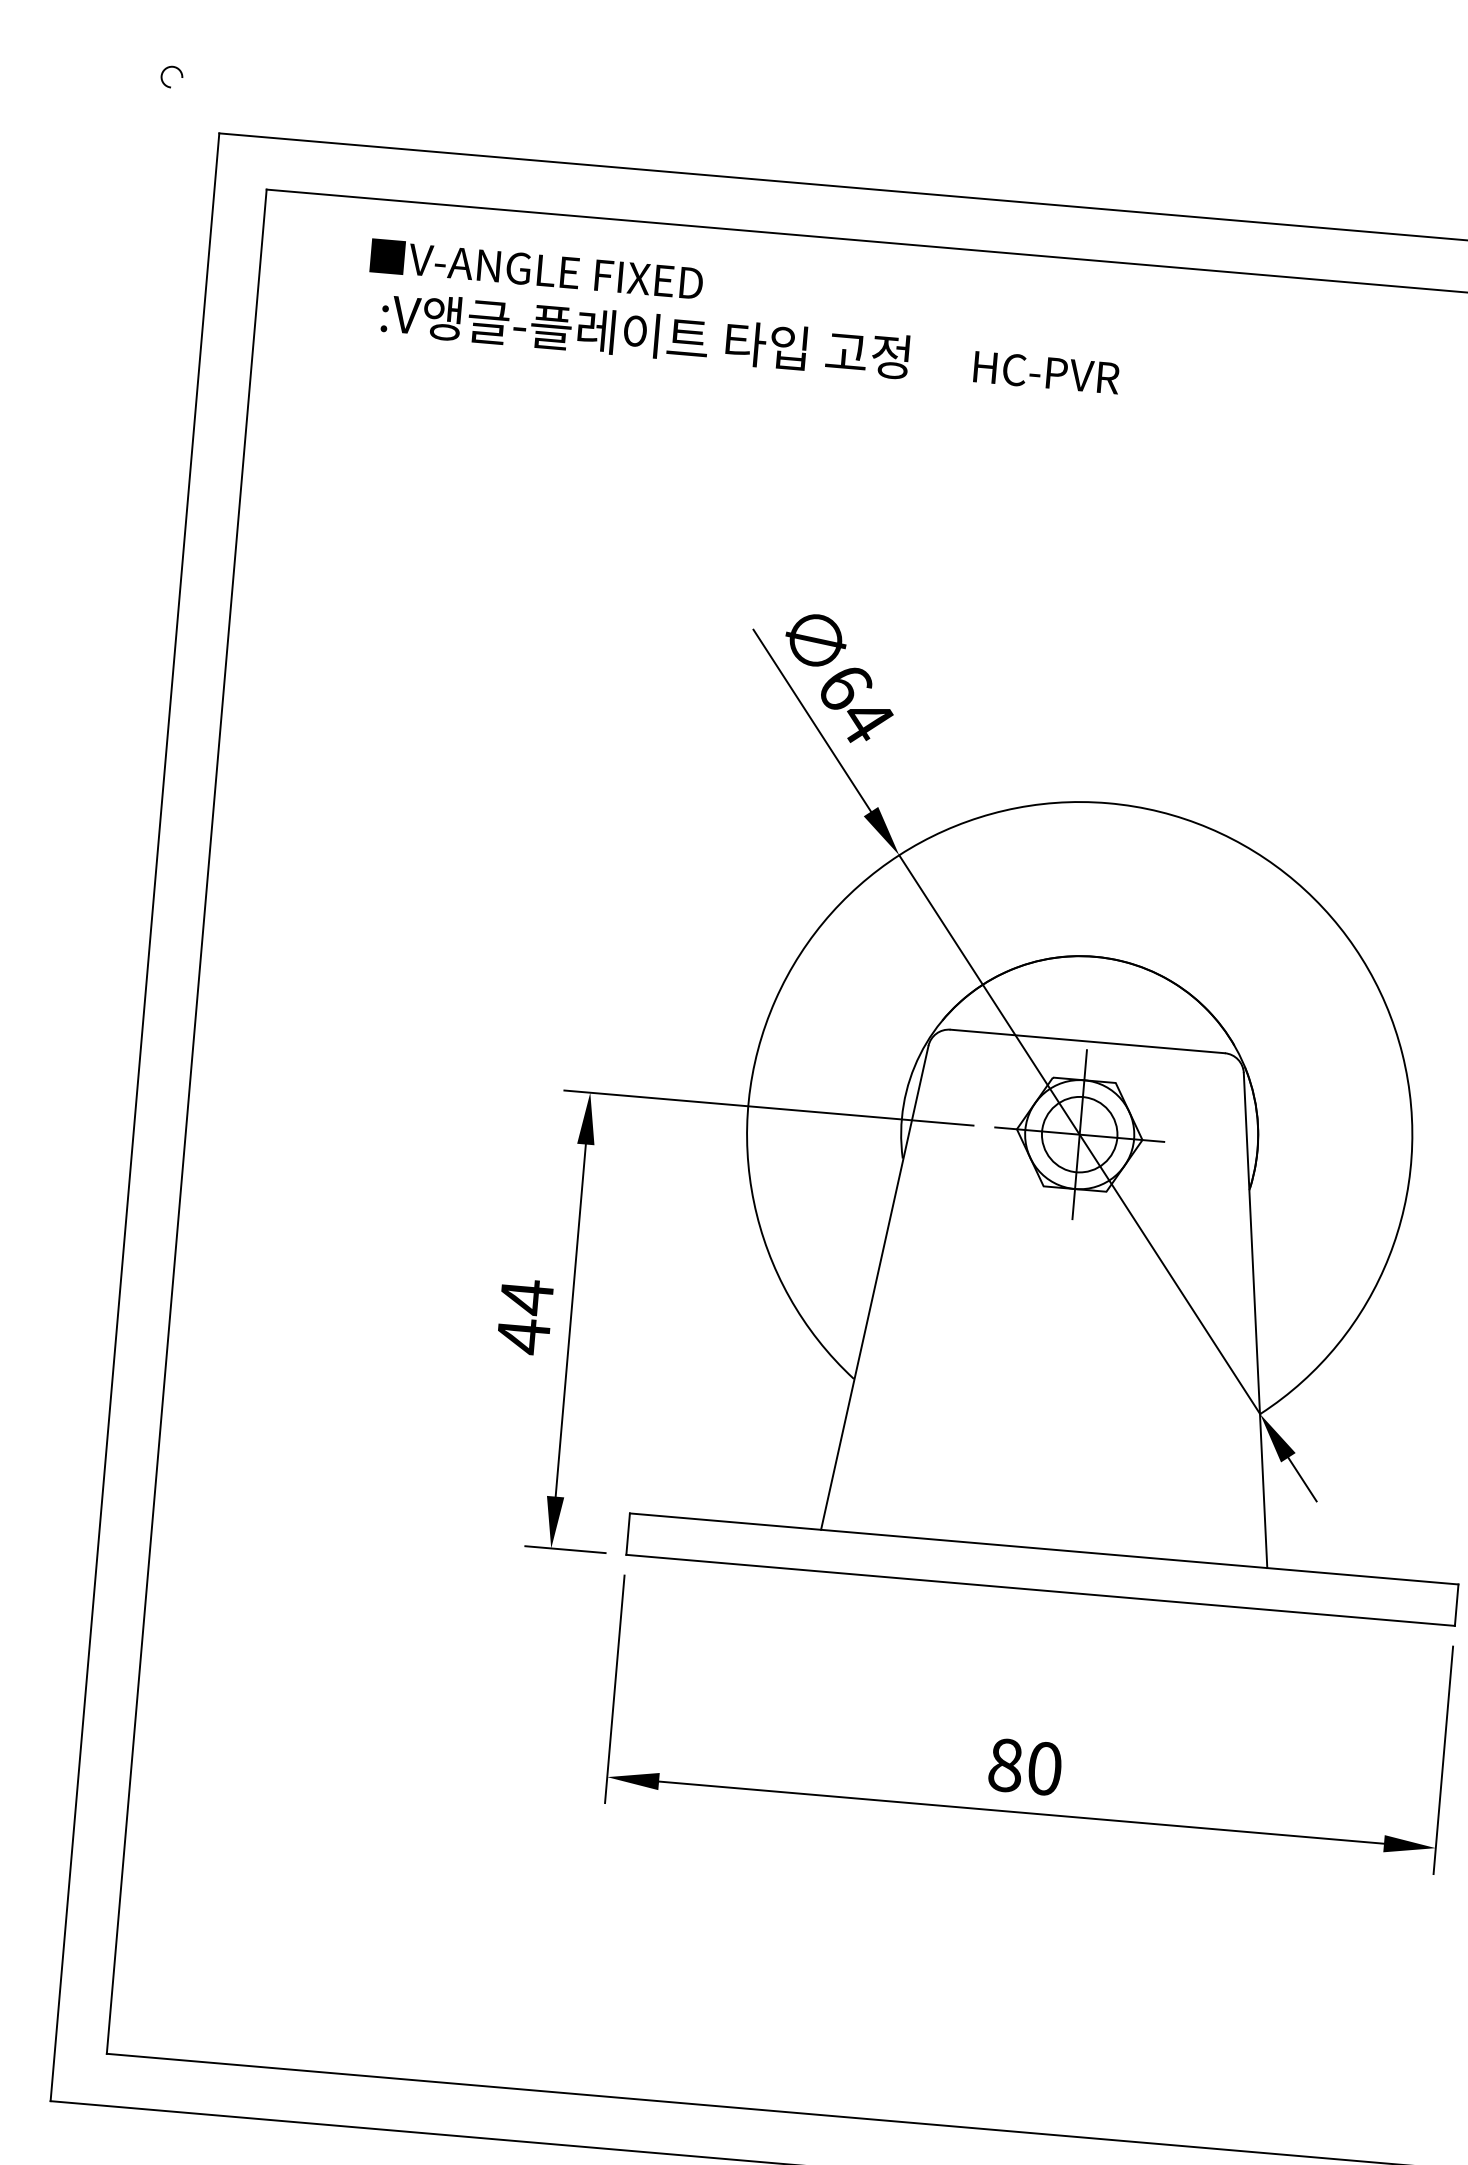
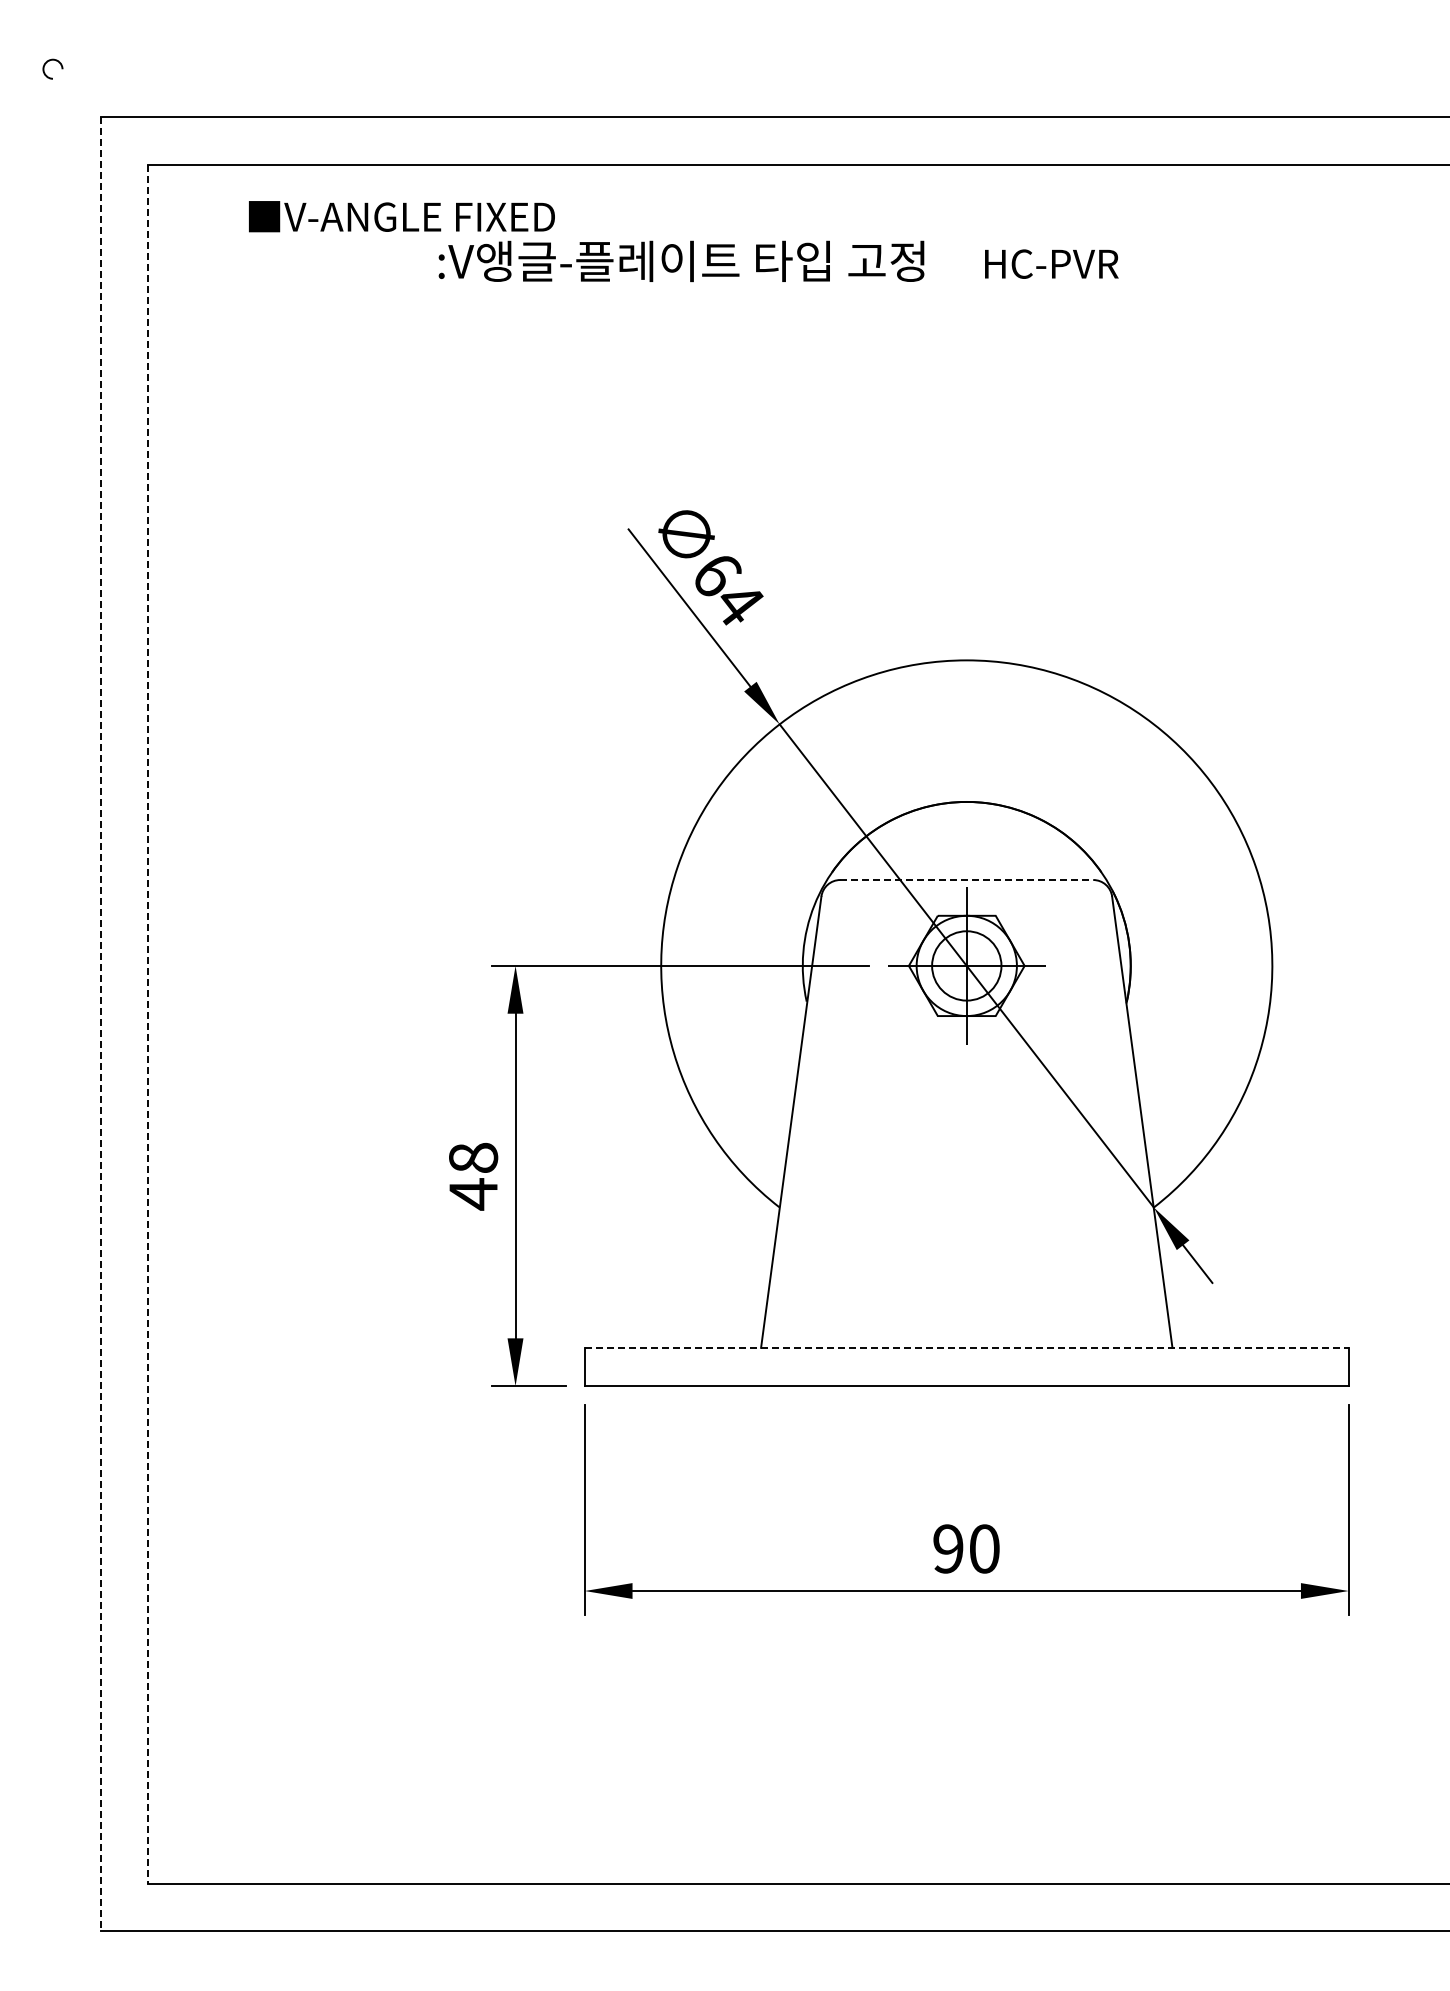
text: (750, 344) -> (778, 261), moved
line: (1088, 1042) -> (967, 880), solid -> dashed
line: (134, 1117) -> (100, 1024), solid -> dashed
line: (186, 1122) -> (148, 1024), solid -> dashed
text: (526, 1296) -> (473, 1157), 44 -> 48
line: (1043, 1548) -> (966, 1347), solid -> dashed
text: (1005, 1764) -> (948, 1548), 80 -> 90

